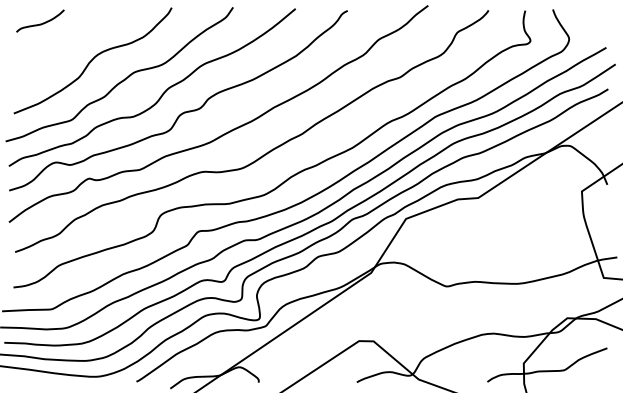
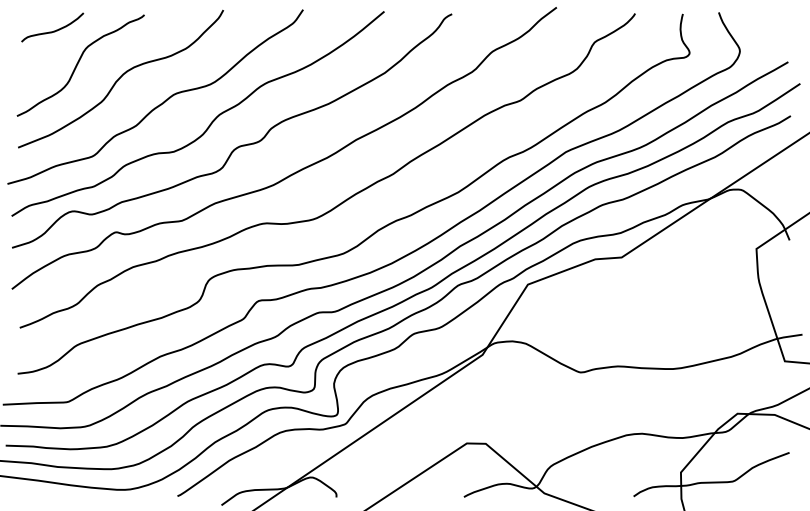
curve: (60, 49) -> (78, 64), added

